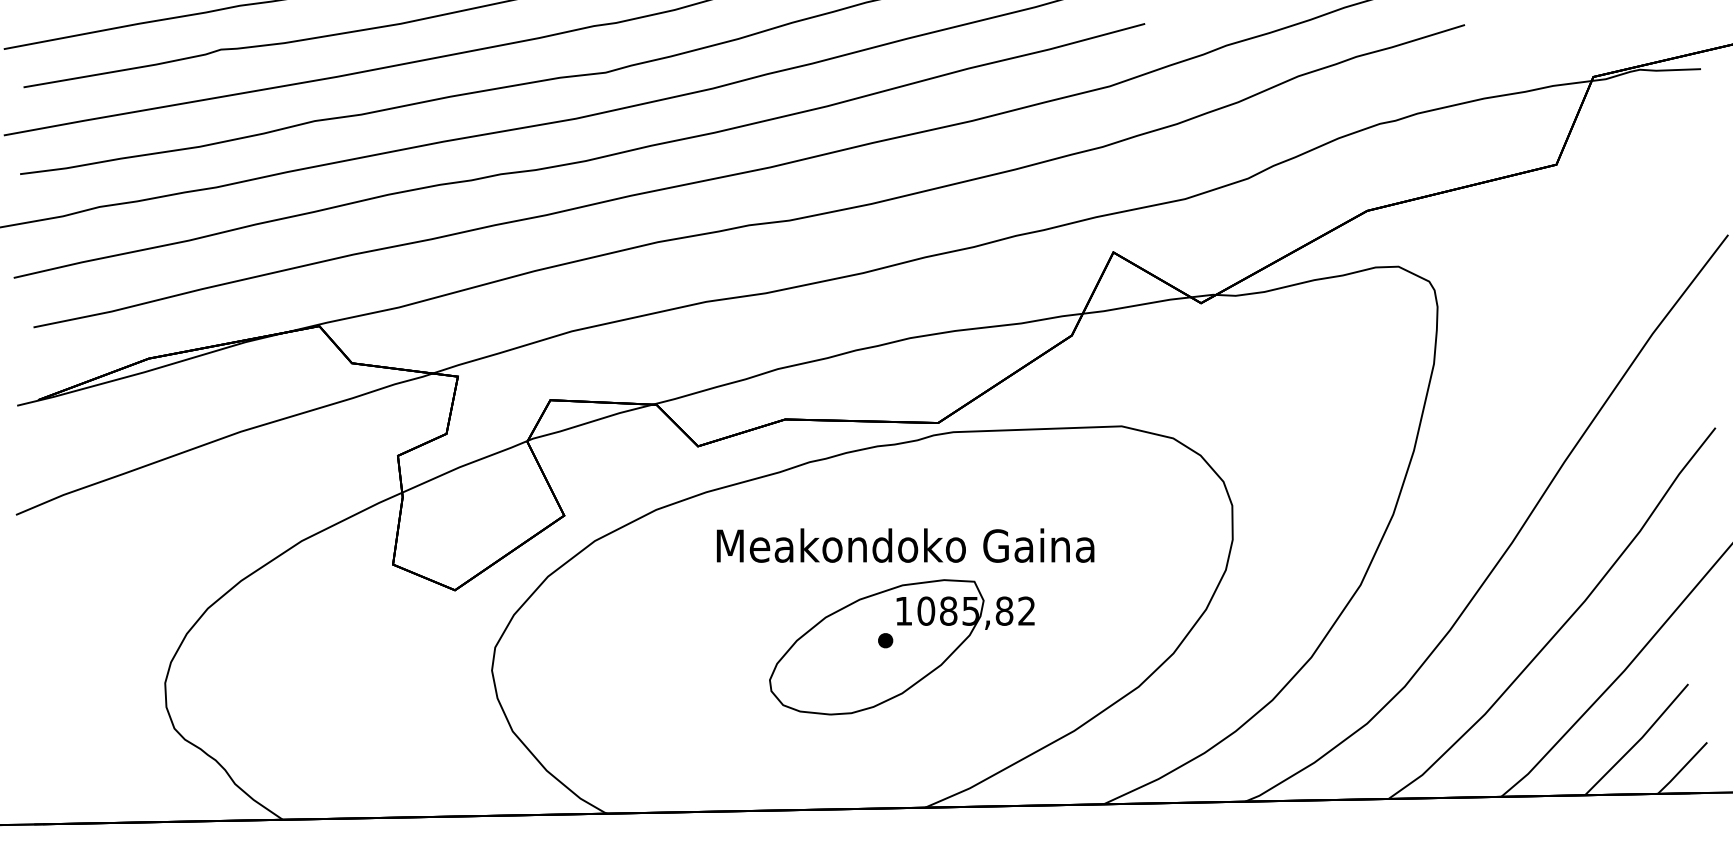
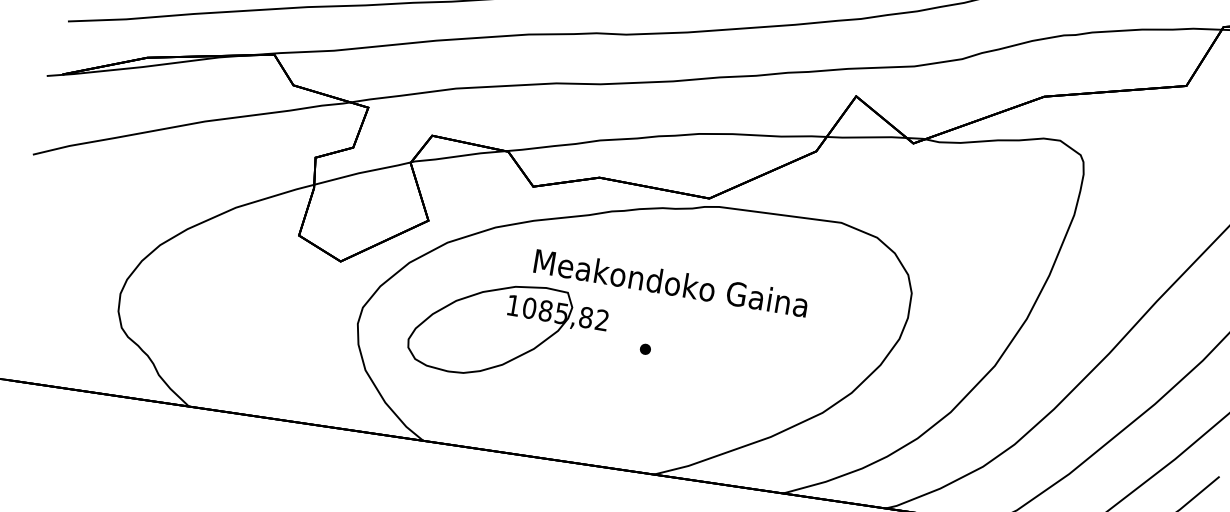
part: (901, 647) -> (507, 331), moved

